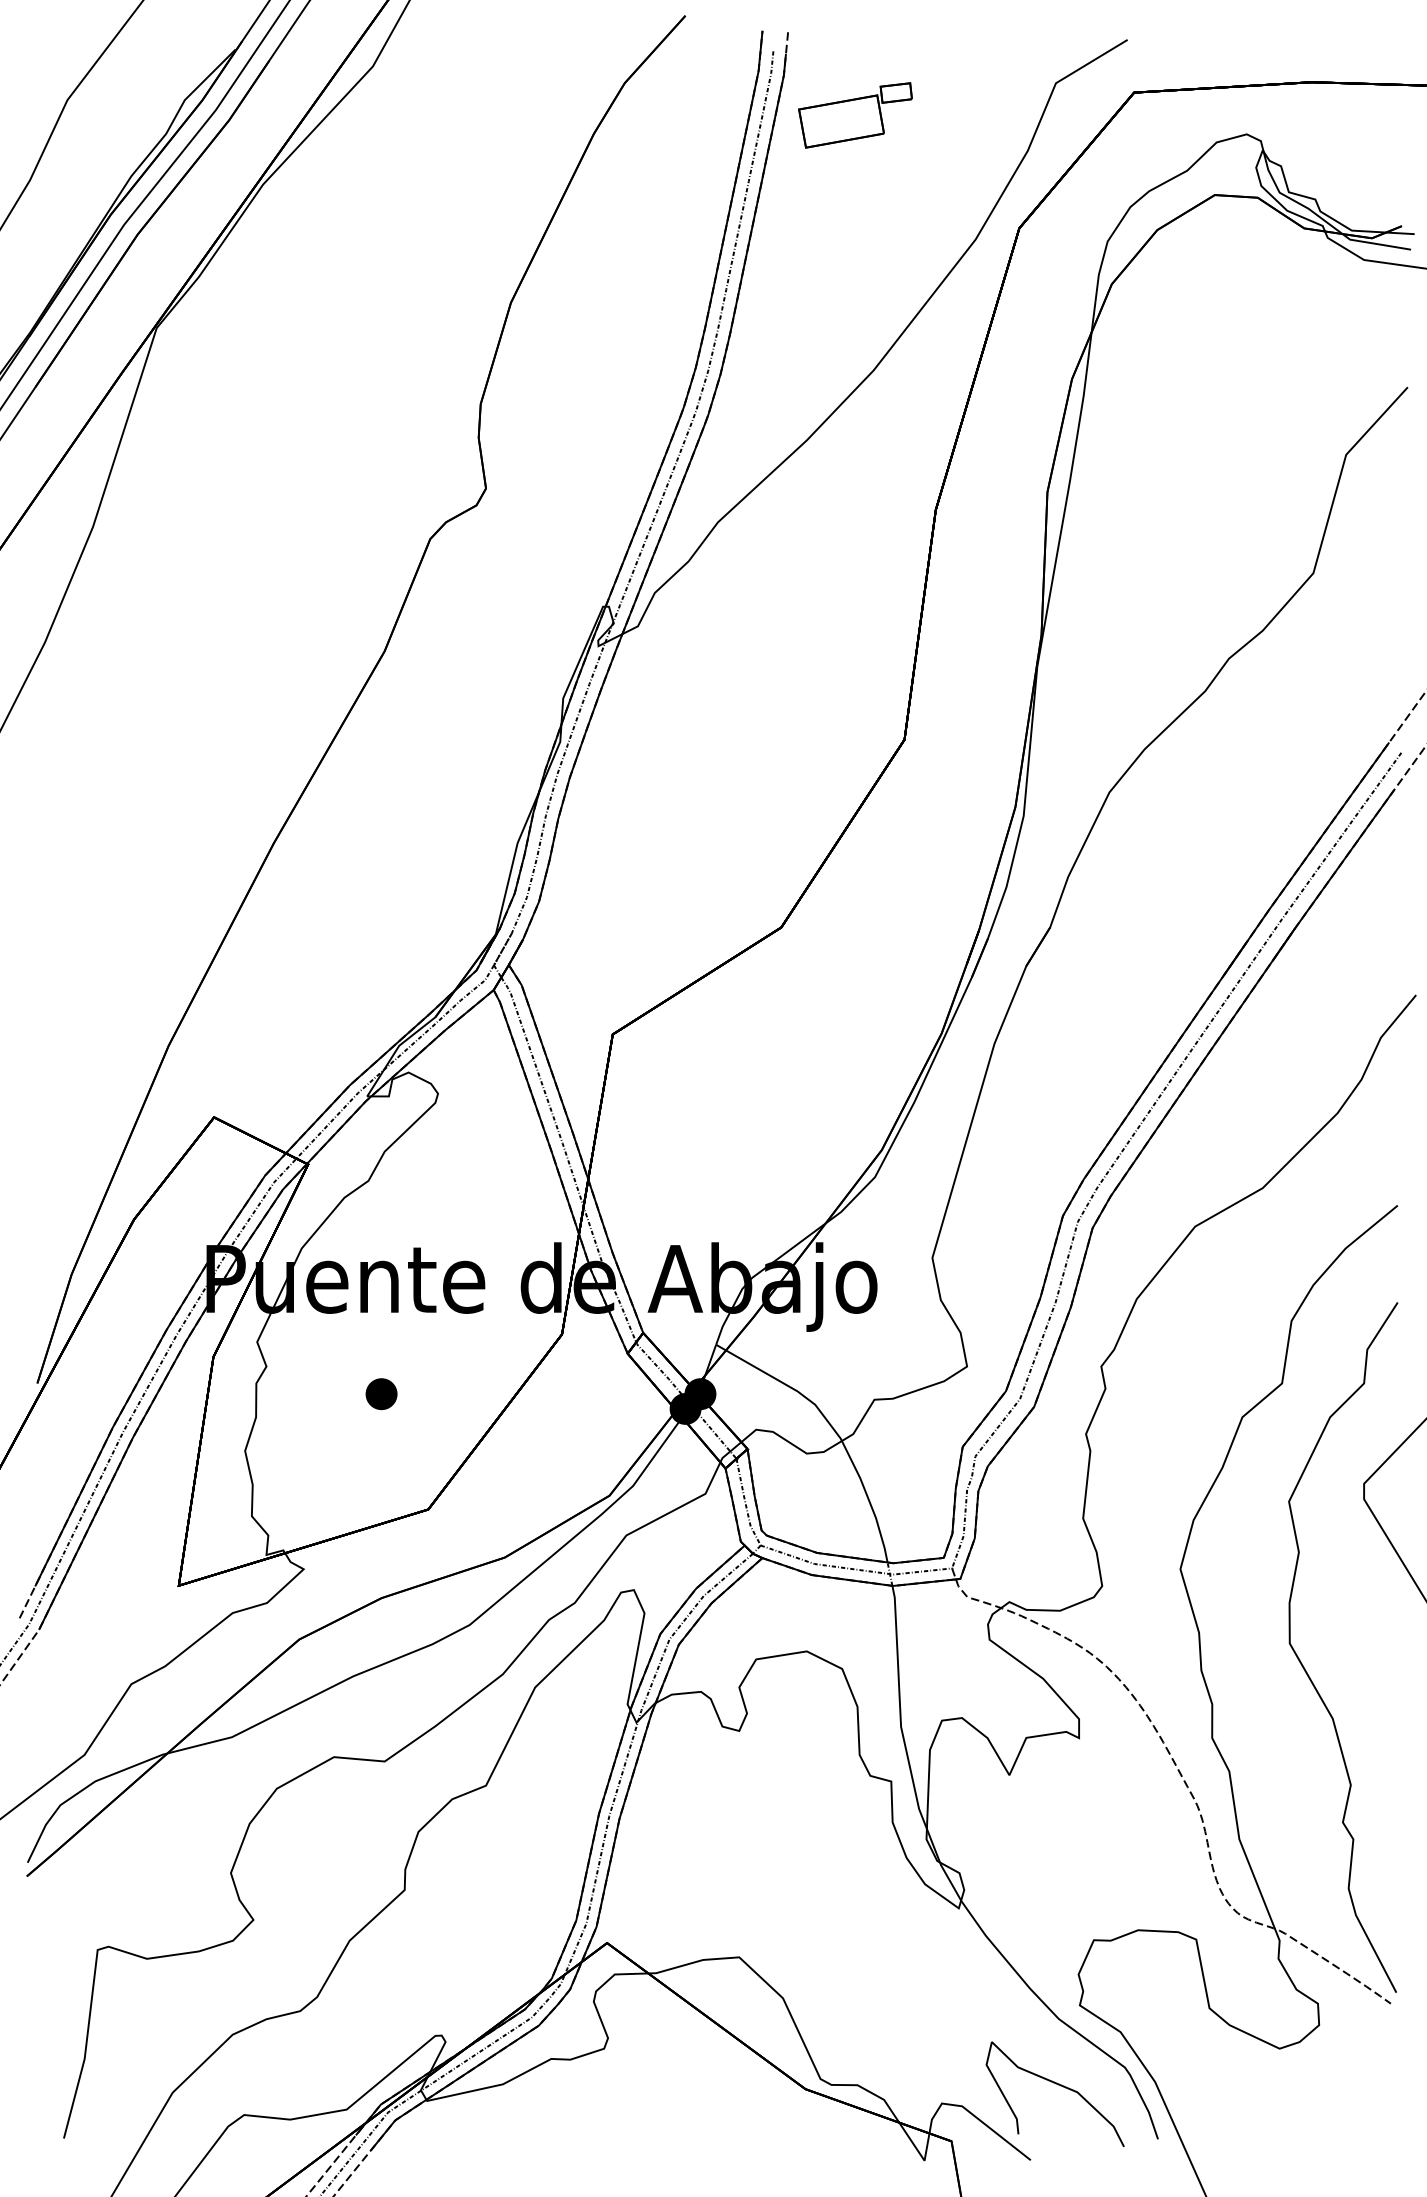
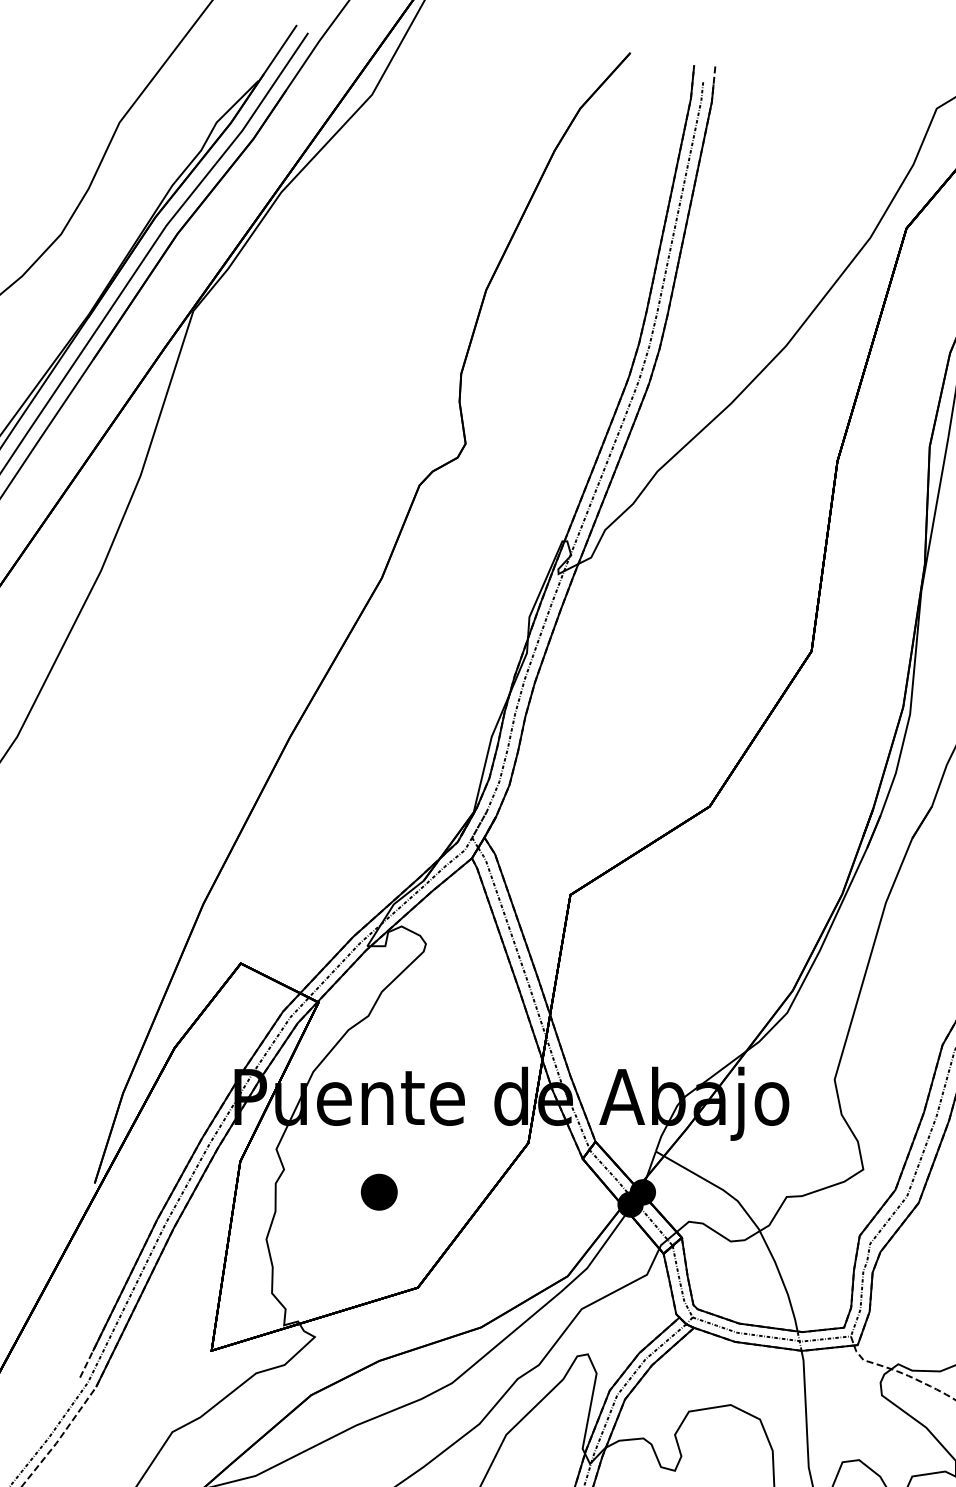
part: (855, 115) -> (771, 135), removed
part: (381, 1394) -> (379, 1192), size x1.4

